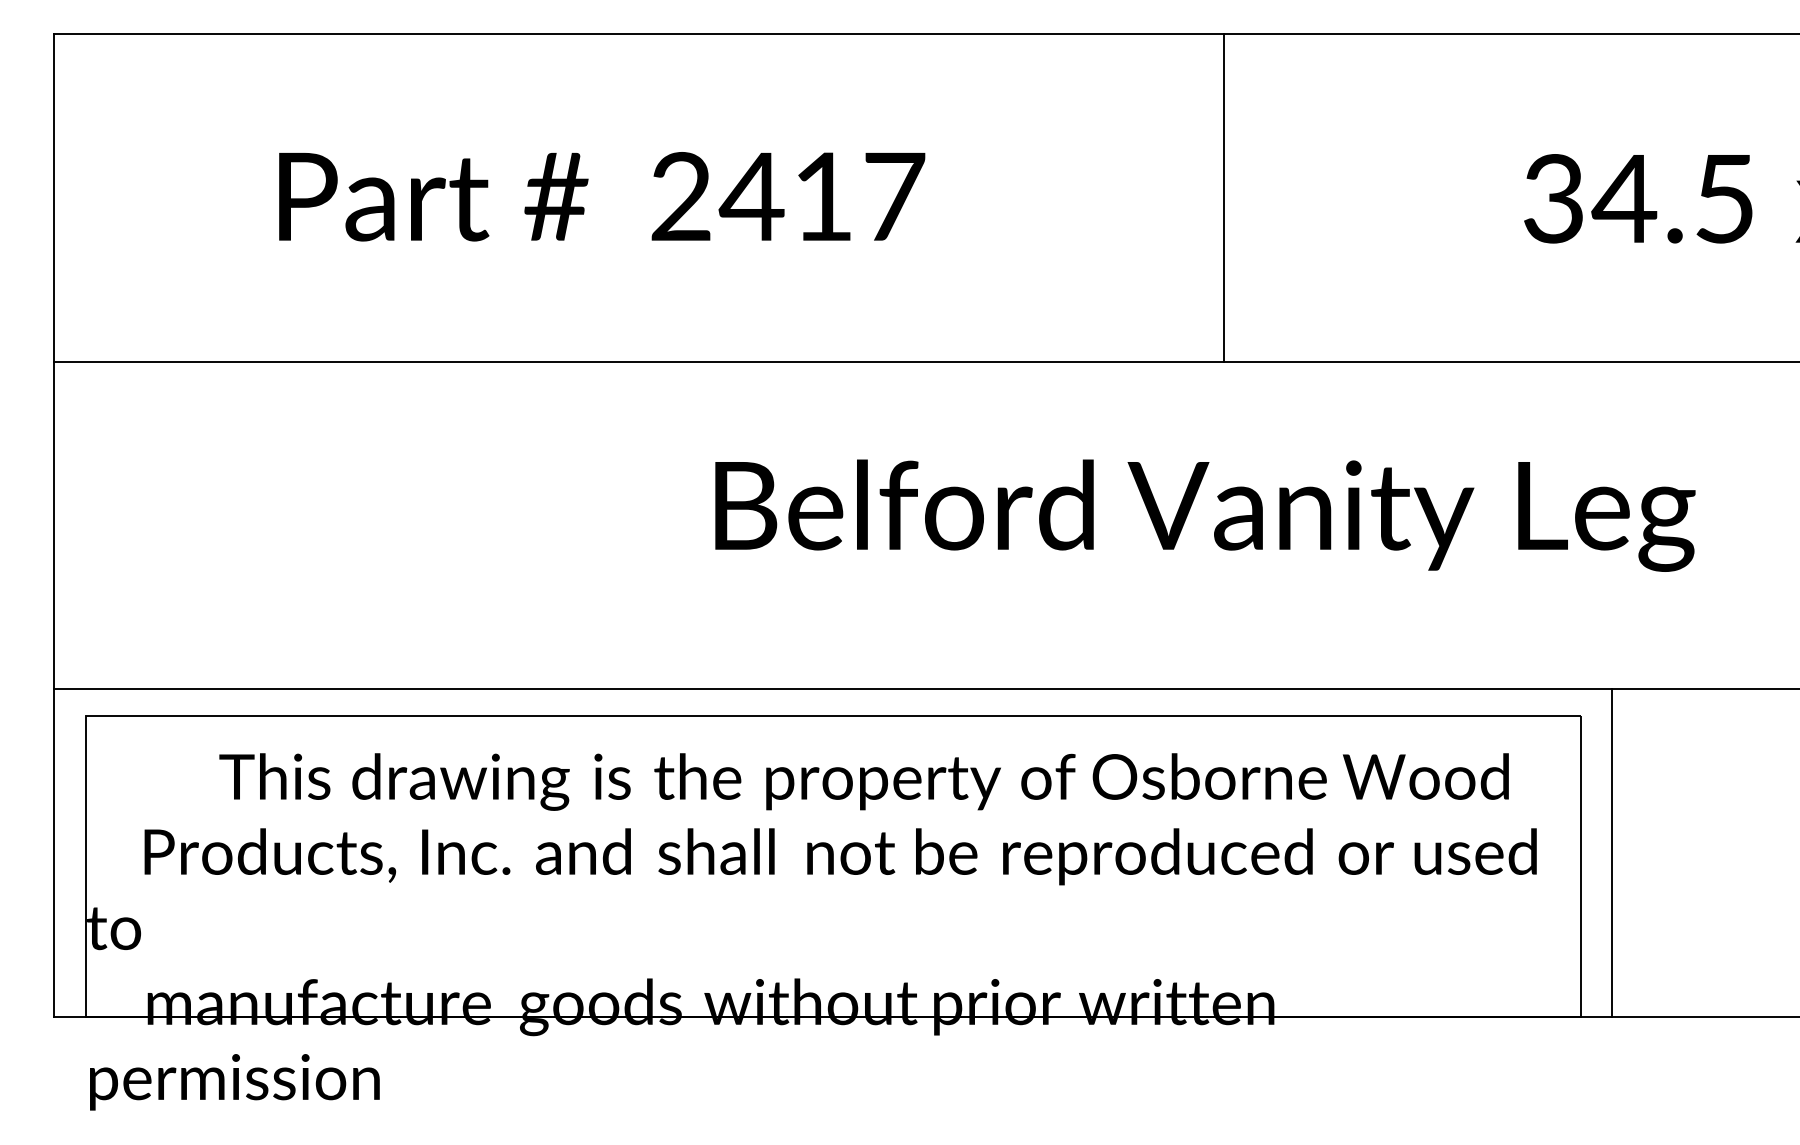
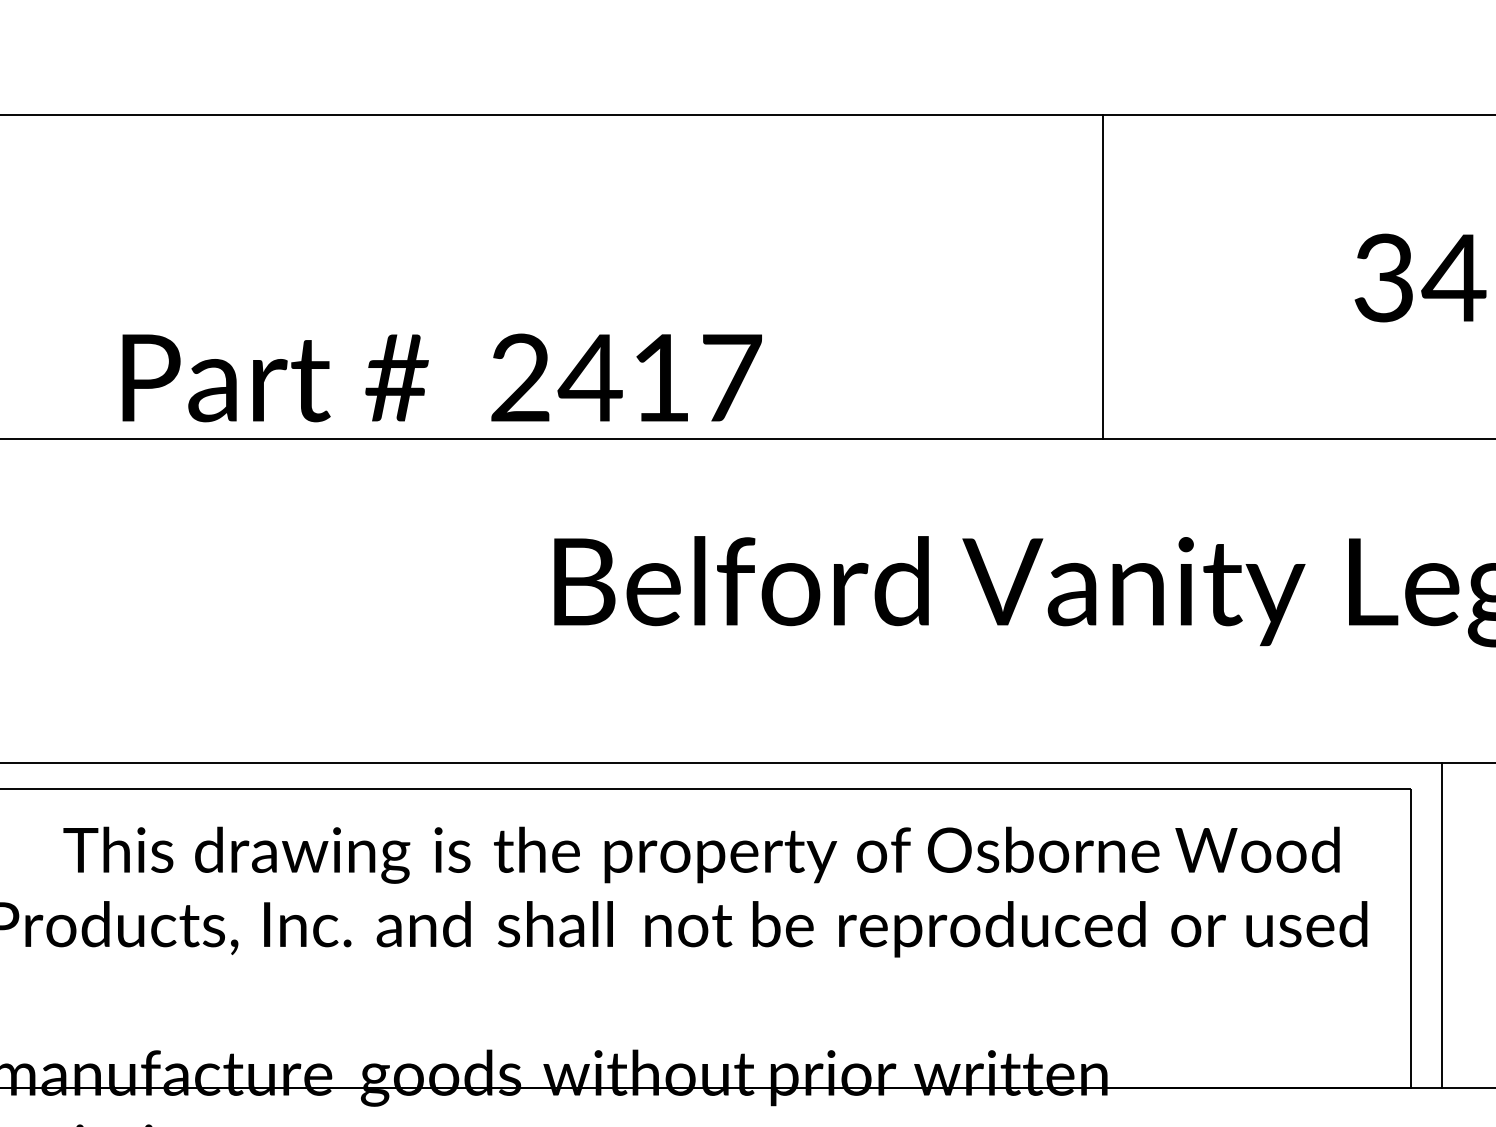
text: (602, 196) -> (442, 377), moved
line: (1223, 197) -> (1102, 276), moved

